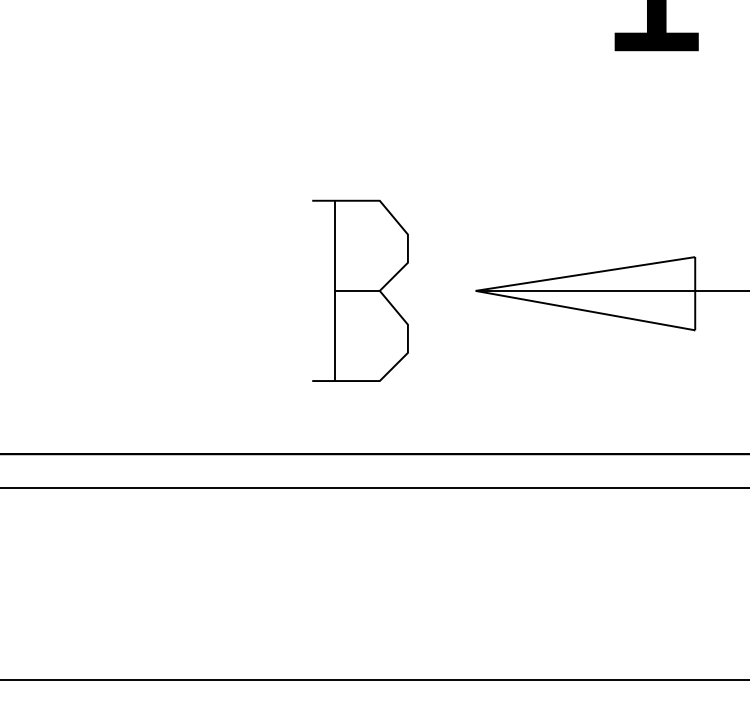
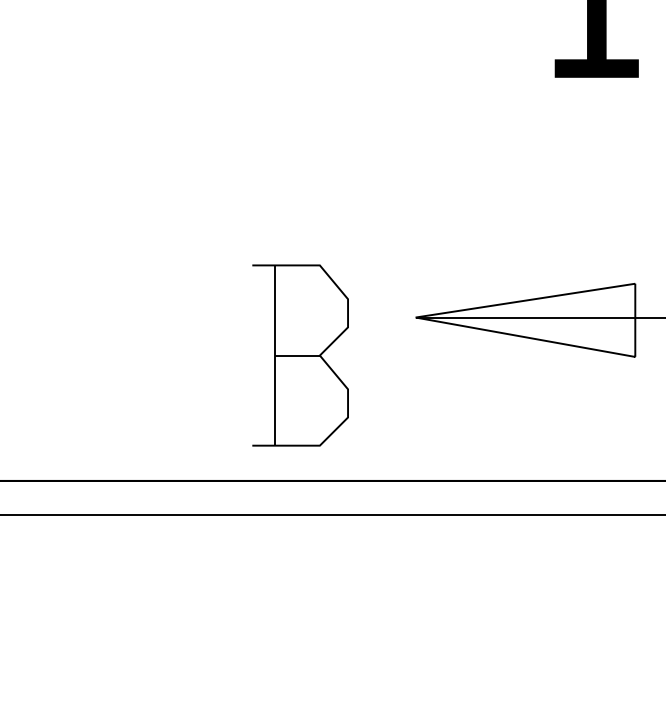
part: (360, 290) -> (300, 355), moved

